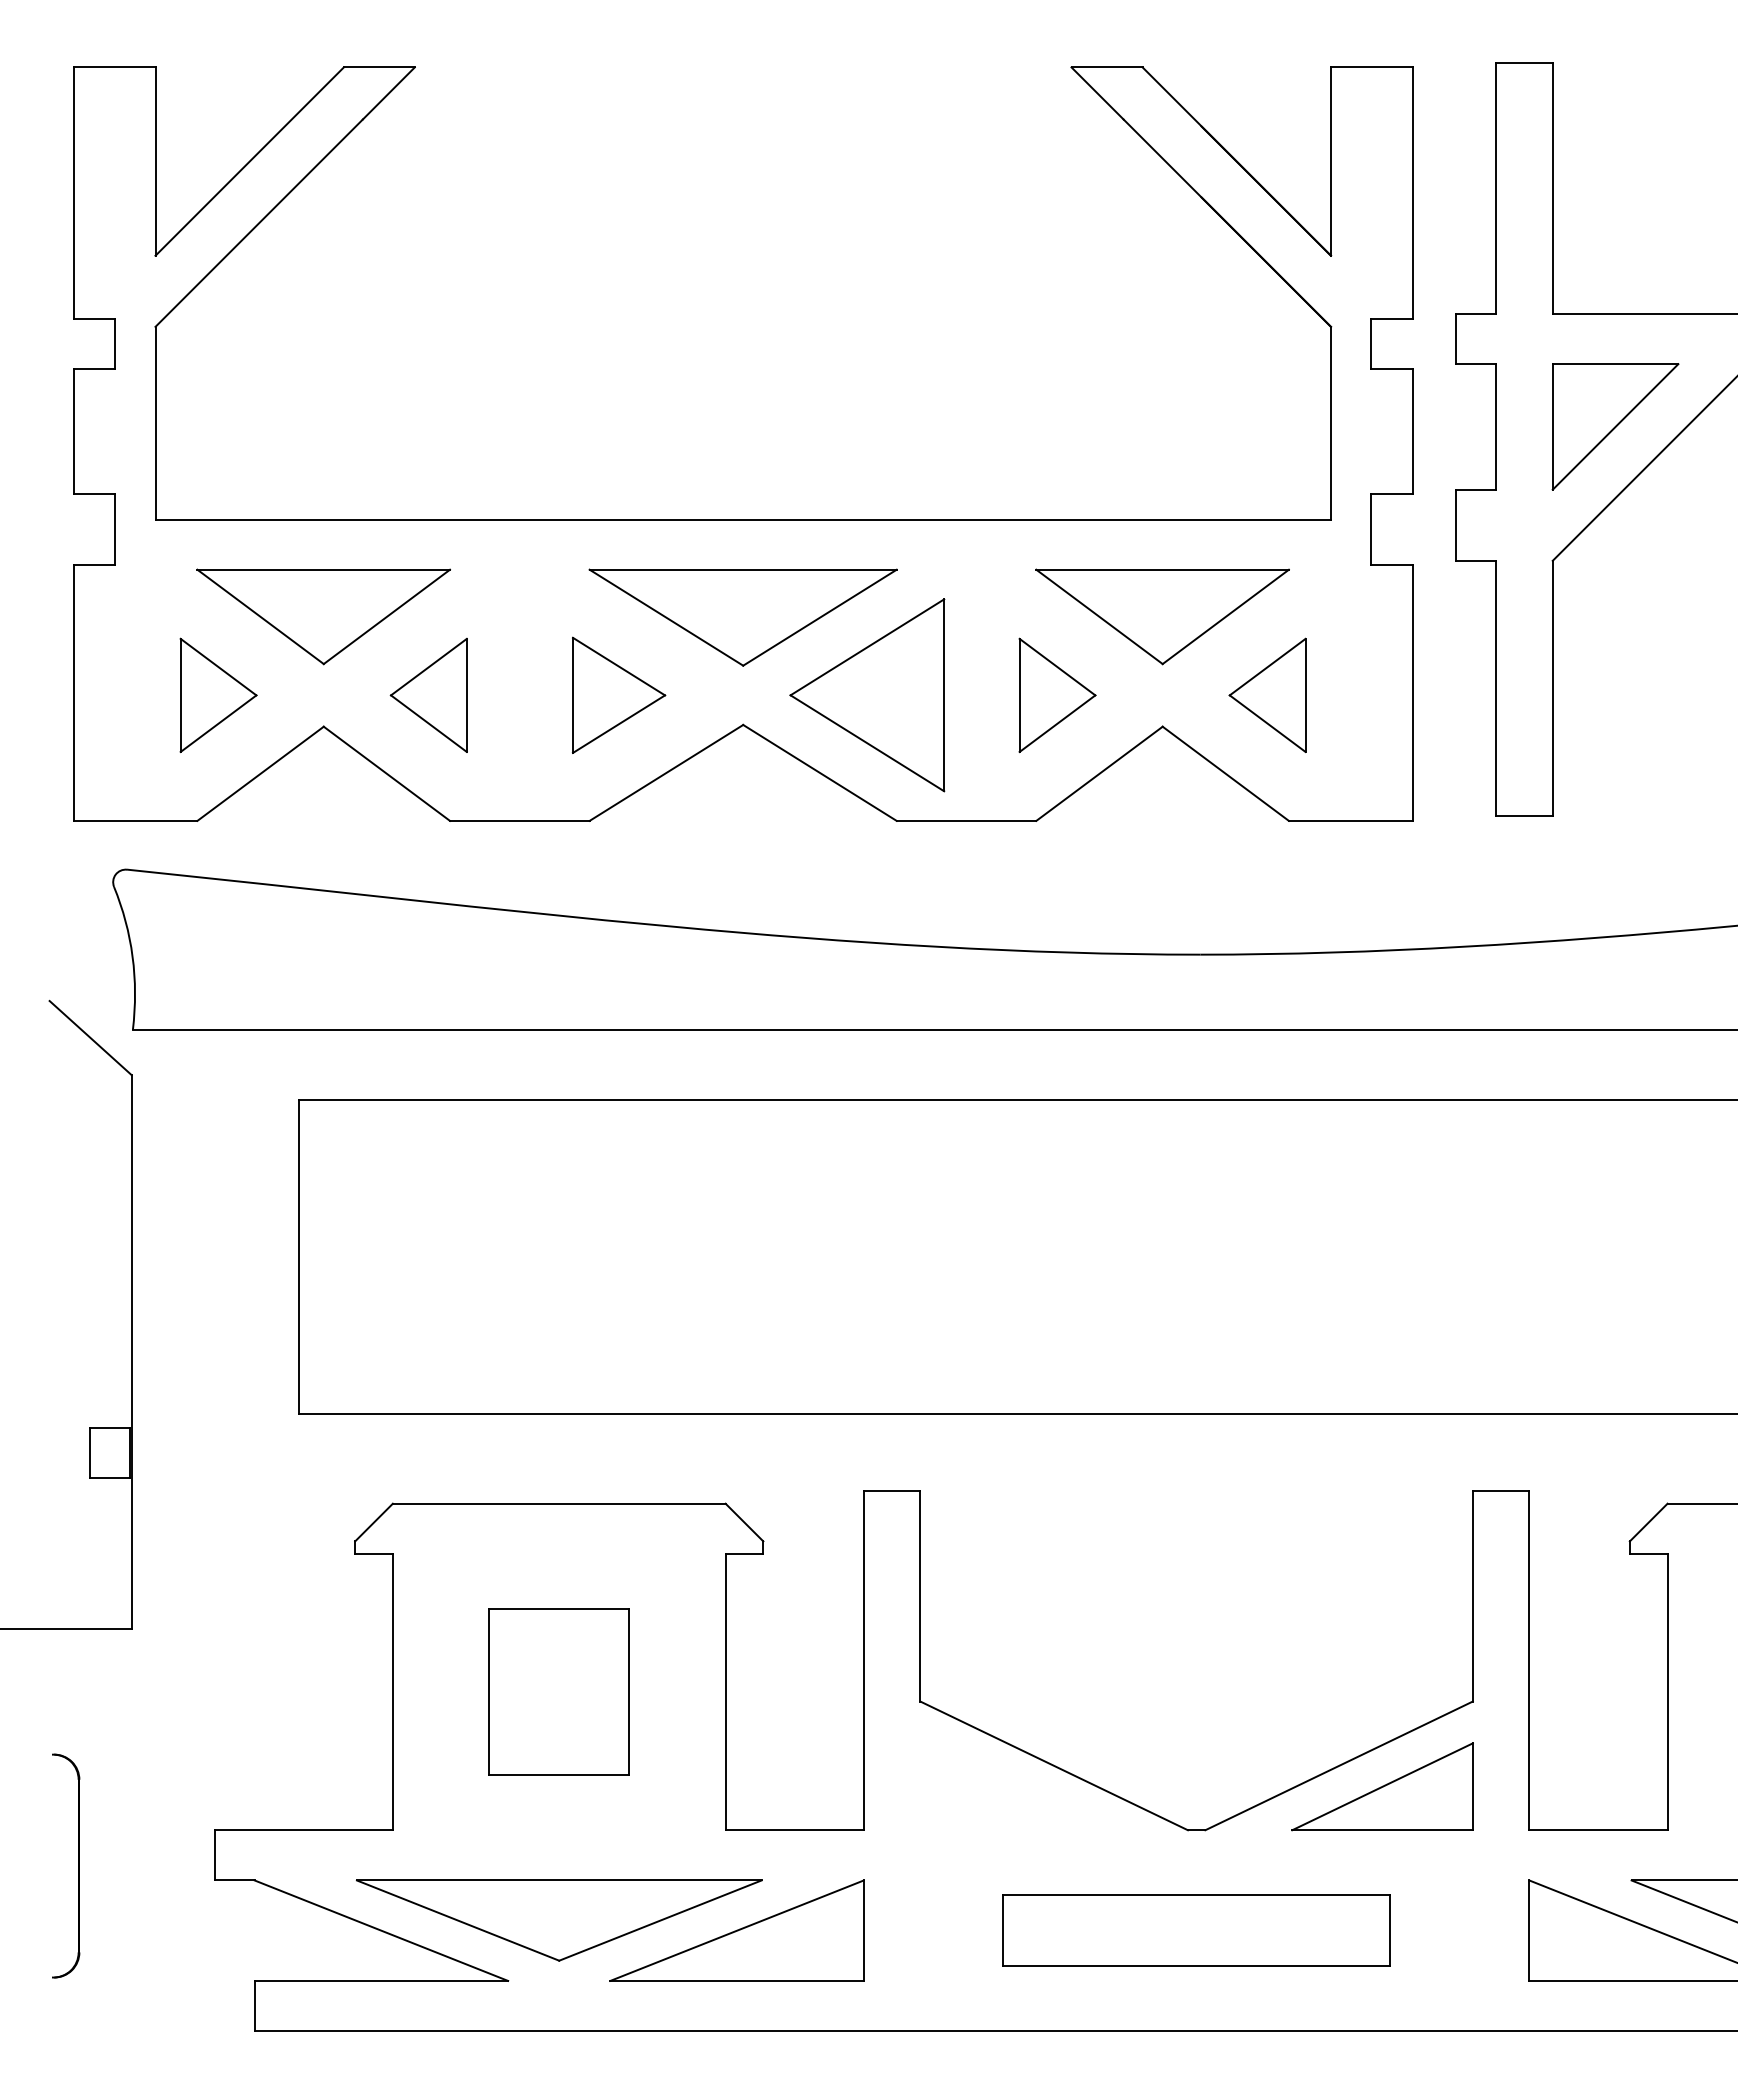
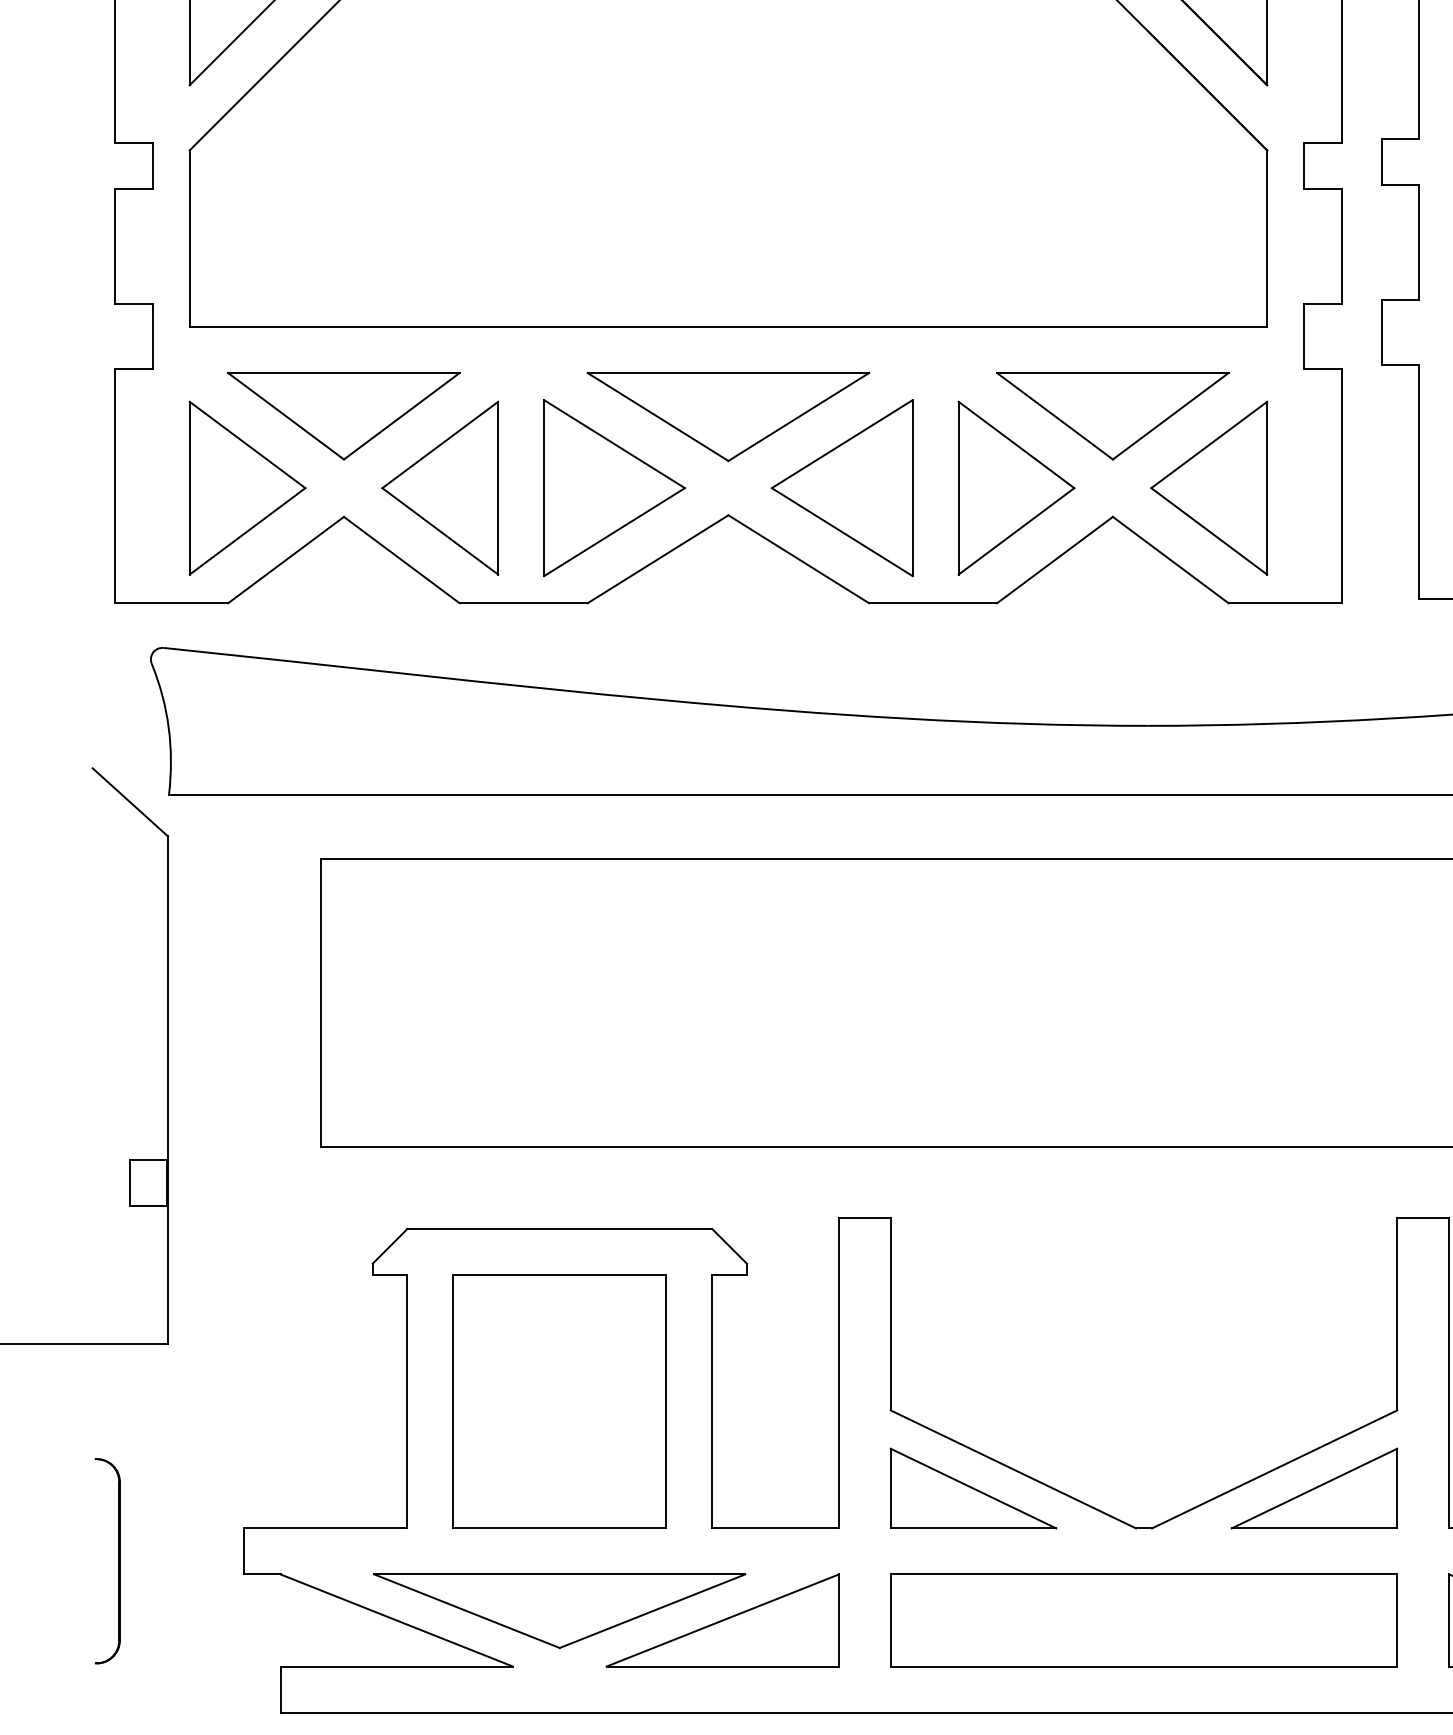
part: (218, 695) -> (247, 488), size x1.67
part: (428, 695) -> (439, 488), size x1.67
part: (618, 695) -> (614, 488), size x1.67
part: (1057, 695) -> (1016, 488), size x1.67
part: (1267, 695) -> (1208, 488), size x1.67
part: (558, 1691) -> (559, 1401), size x1.67
part: (1010, 1786) -> (973, 1488), added
part: (1196, 1930) -> (1143, 1620), size x1.43

